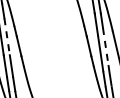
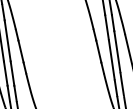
line: (7, 36) -> (8, 40), dashed -> solid
line: (105, 46) -> (117, 51), dashed -> solid

